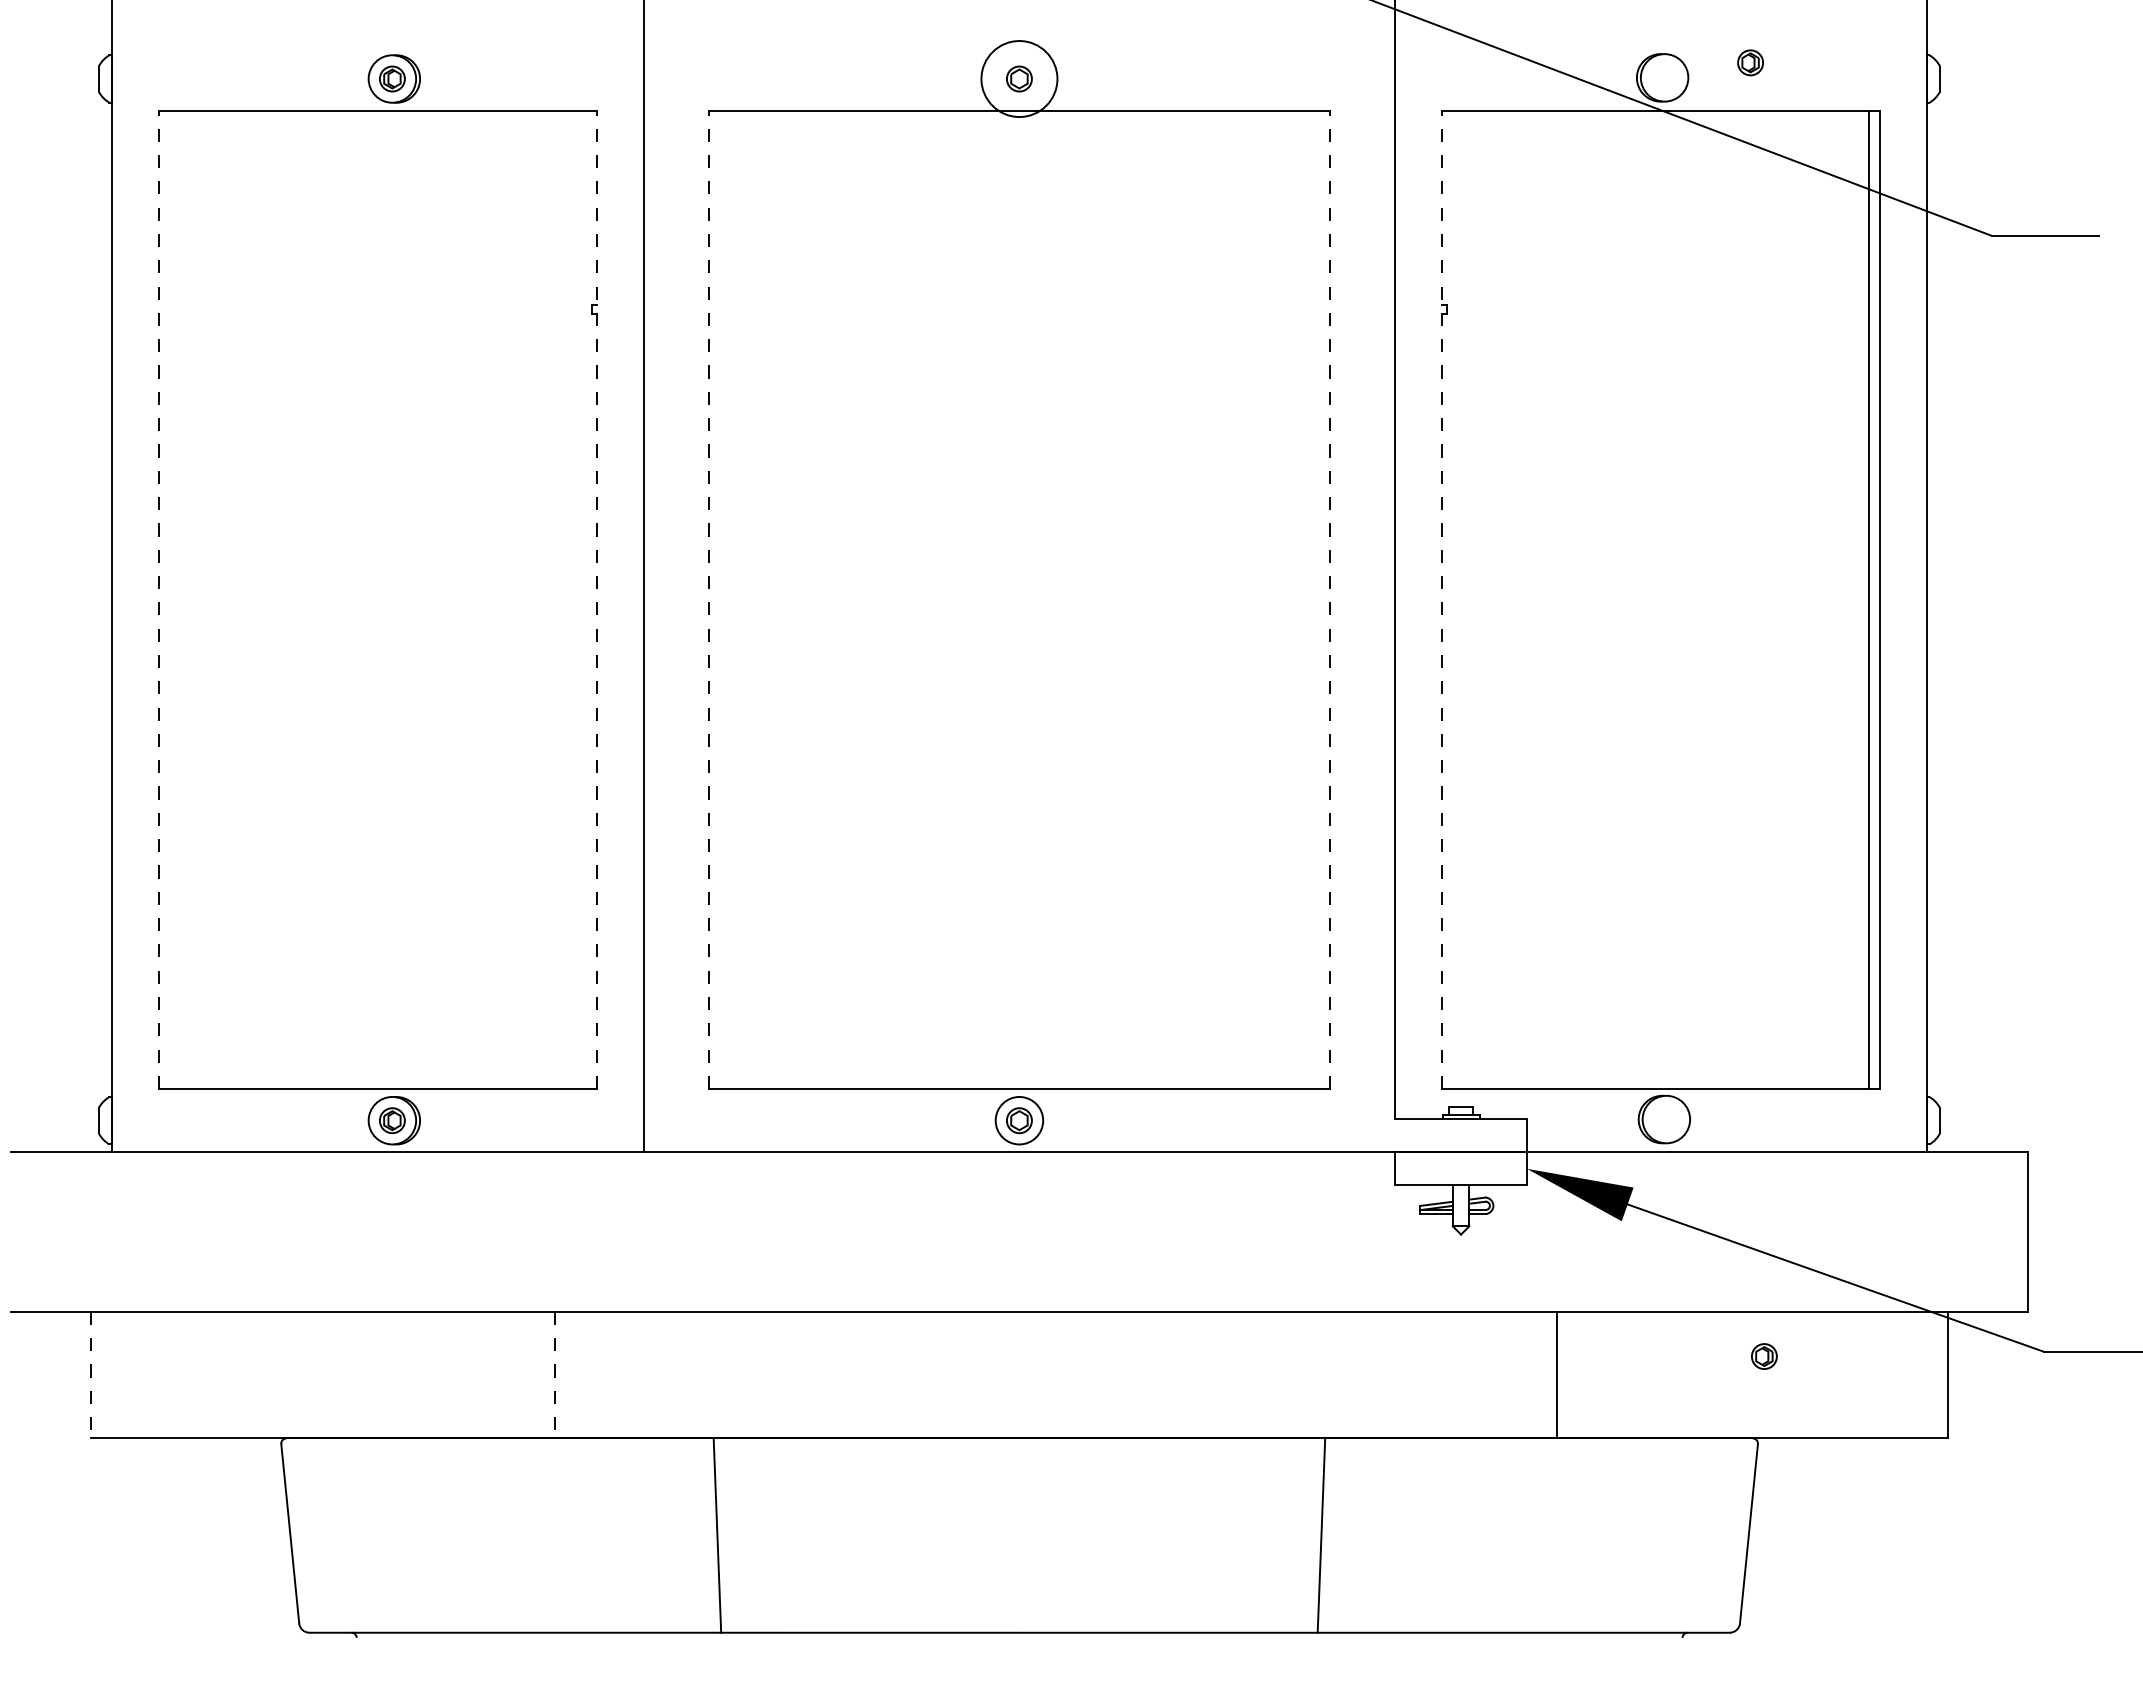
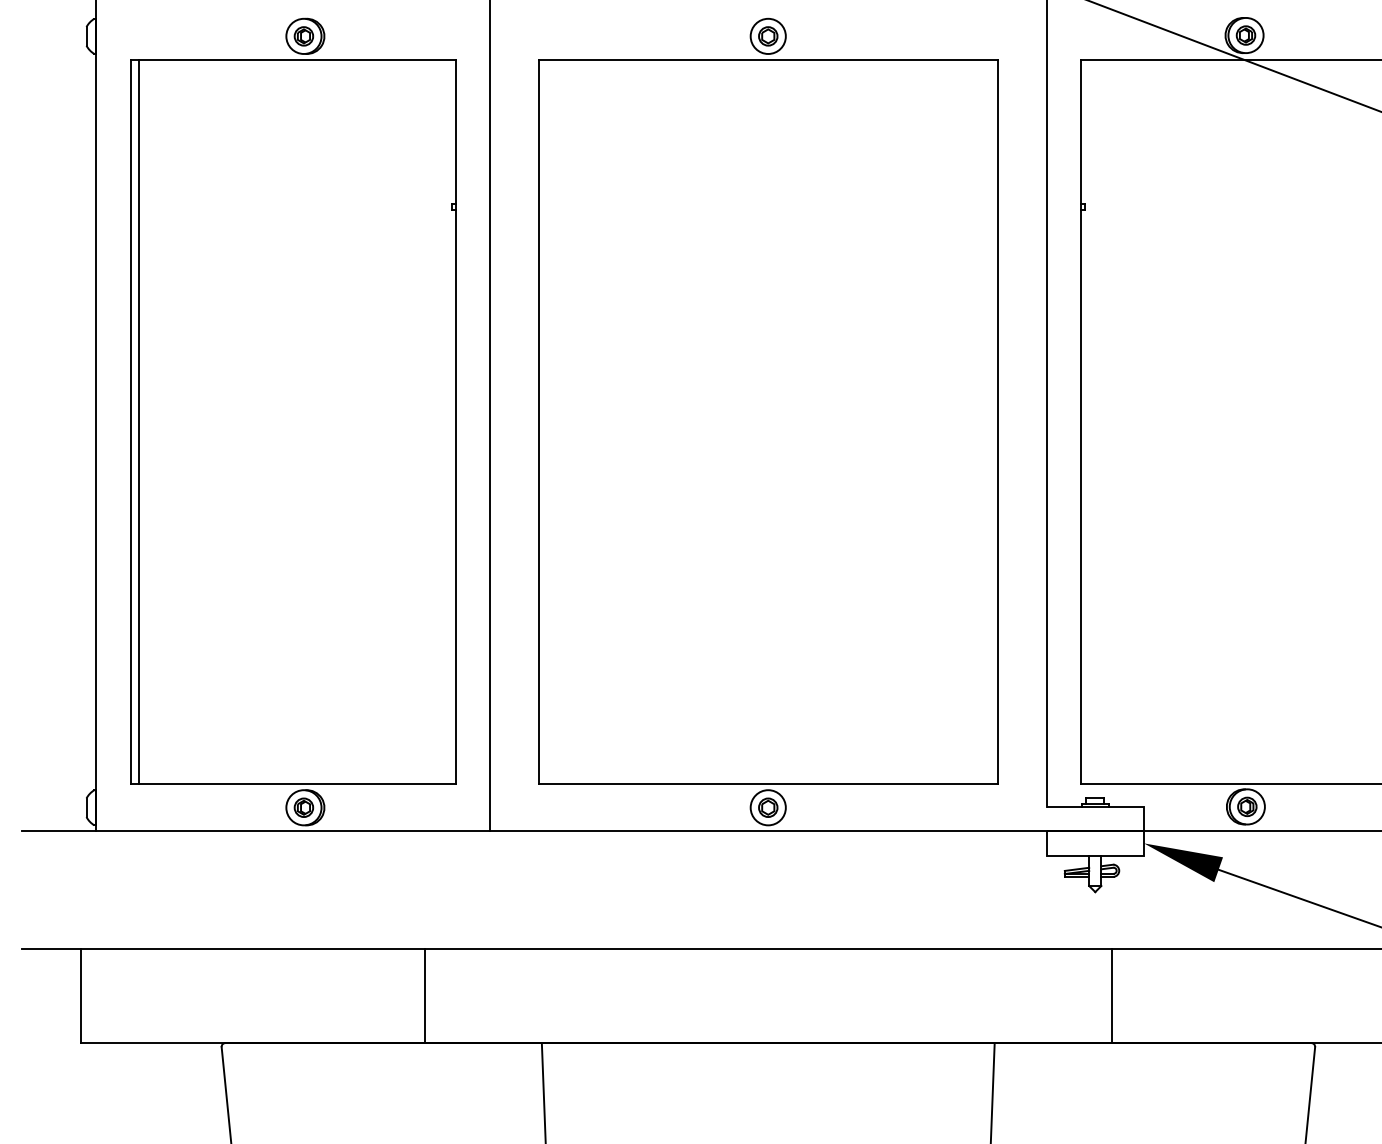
part: (1750, 62) -> (1245, 35), moved
circle: (1019, 78) -> (768, 36), size x0.62
line: (158, 599) -> (130, 421), dashed -> solid
line: (170, 599) -> (139, 421), added
line: (597, 599) -> (455, 421), dashed -> solid
line: (709, 599) -> (538, 421), dashed -> solid
line: (1329, 599) -> (997, 421), dashed -> solid
line: (1441, 599) -> (1080, 421), dashed -> solid
part: (1764, 1356) -> (1247, 806), moved
line: (1556, 1374) -> (1111, 995), moved
line: (90, 1375) -> (80, 996), dashed -> solid
line: (555, 1375) -> (424, 996), dashed -> solid

